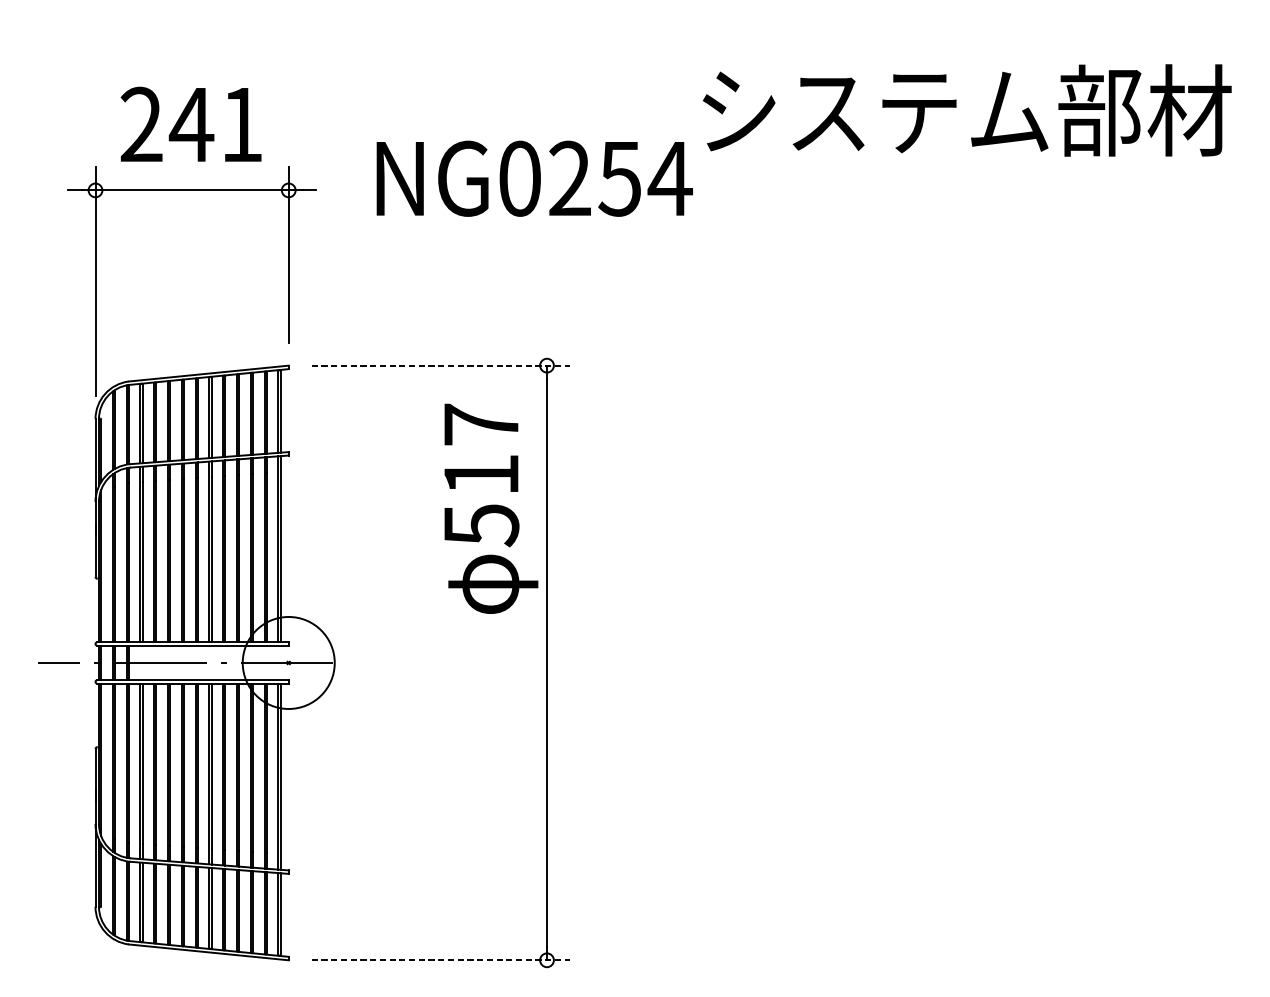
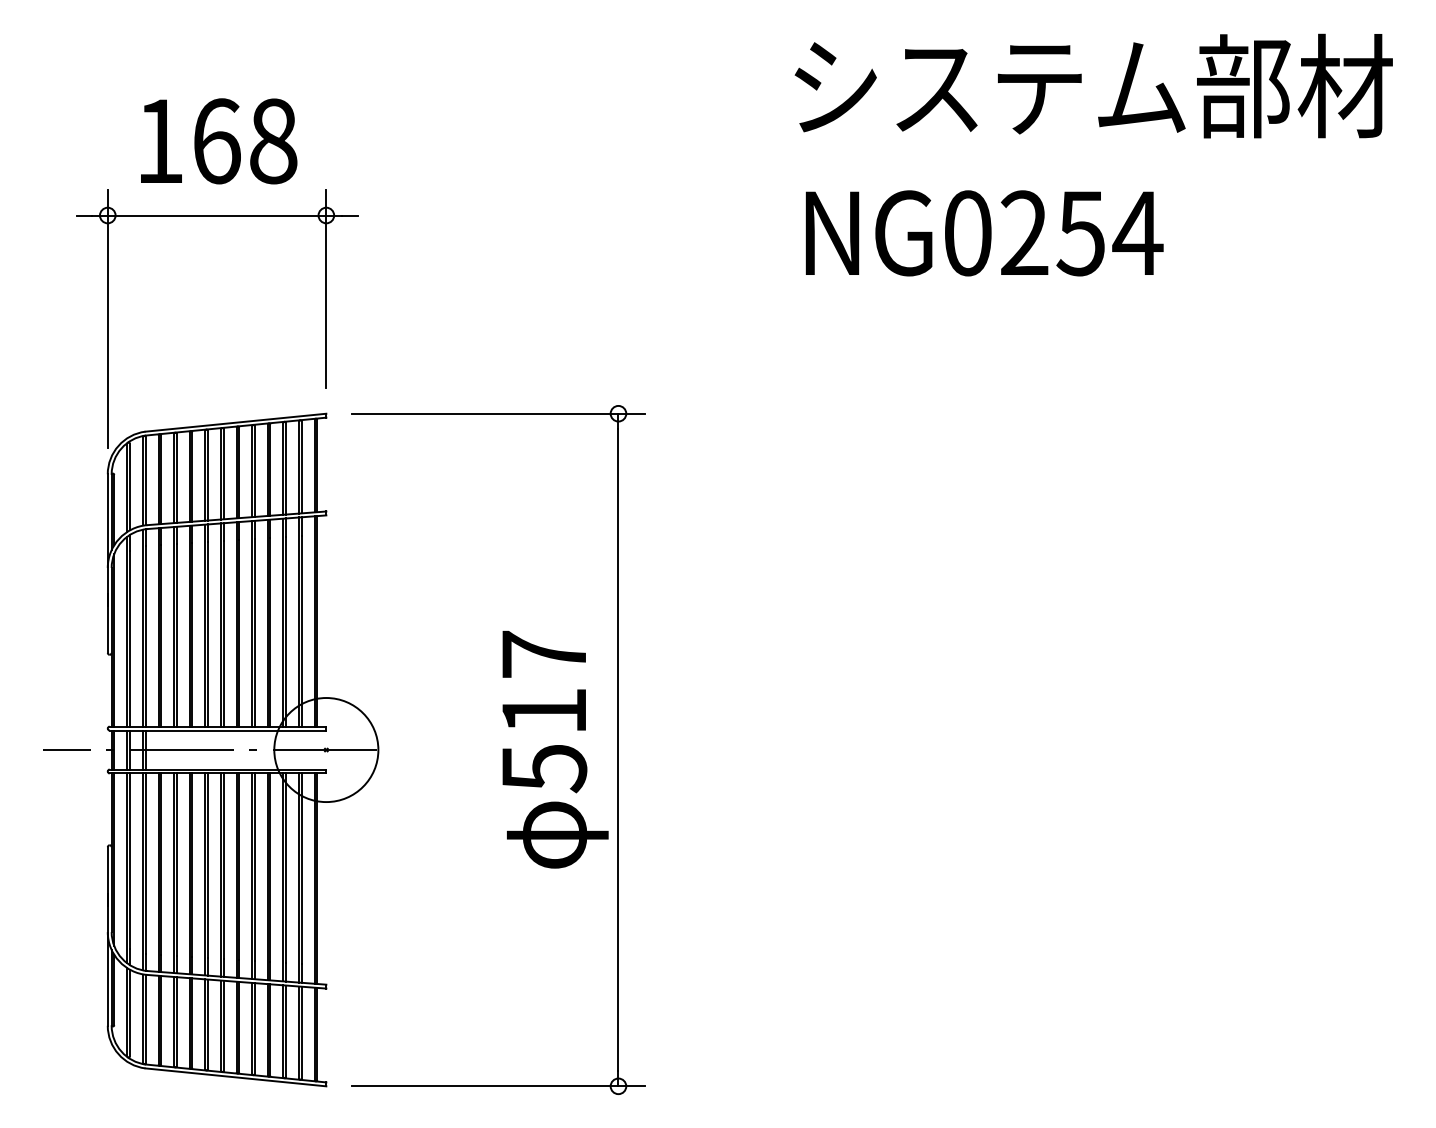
text: (966, 109) -> (1093, 85), moved
text: (191, 124) -> (216, 141), 241 -> 168
text: (534, 178) -> (984, 233), moved
line: (440, 365) -> (498, 413), dashed -> solid
text: (491, 508) -> (555, 749), moved
line: (440, 960) -> (498, 1086), dashed -> solid

